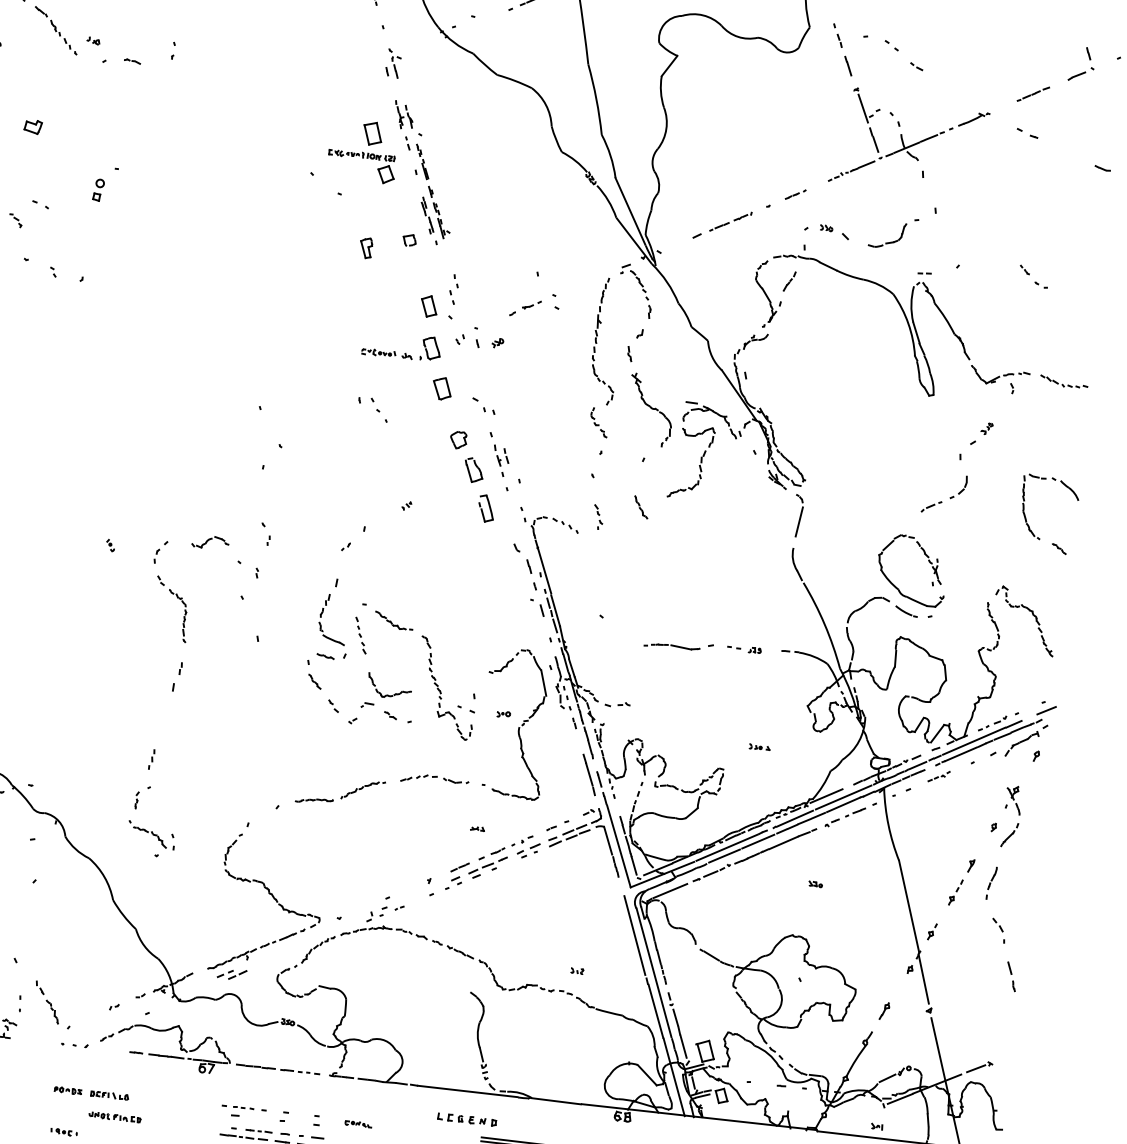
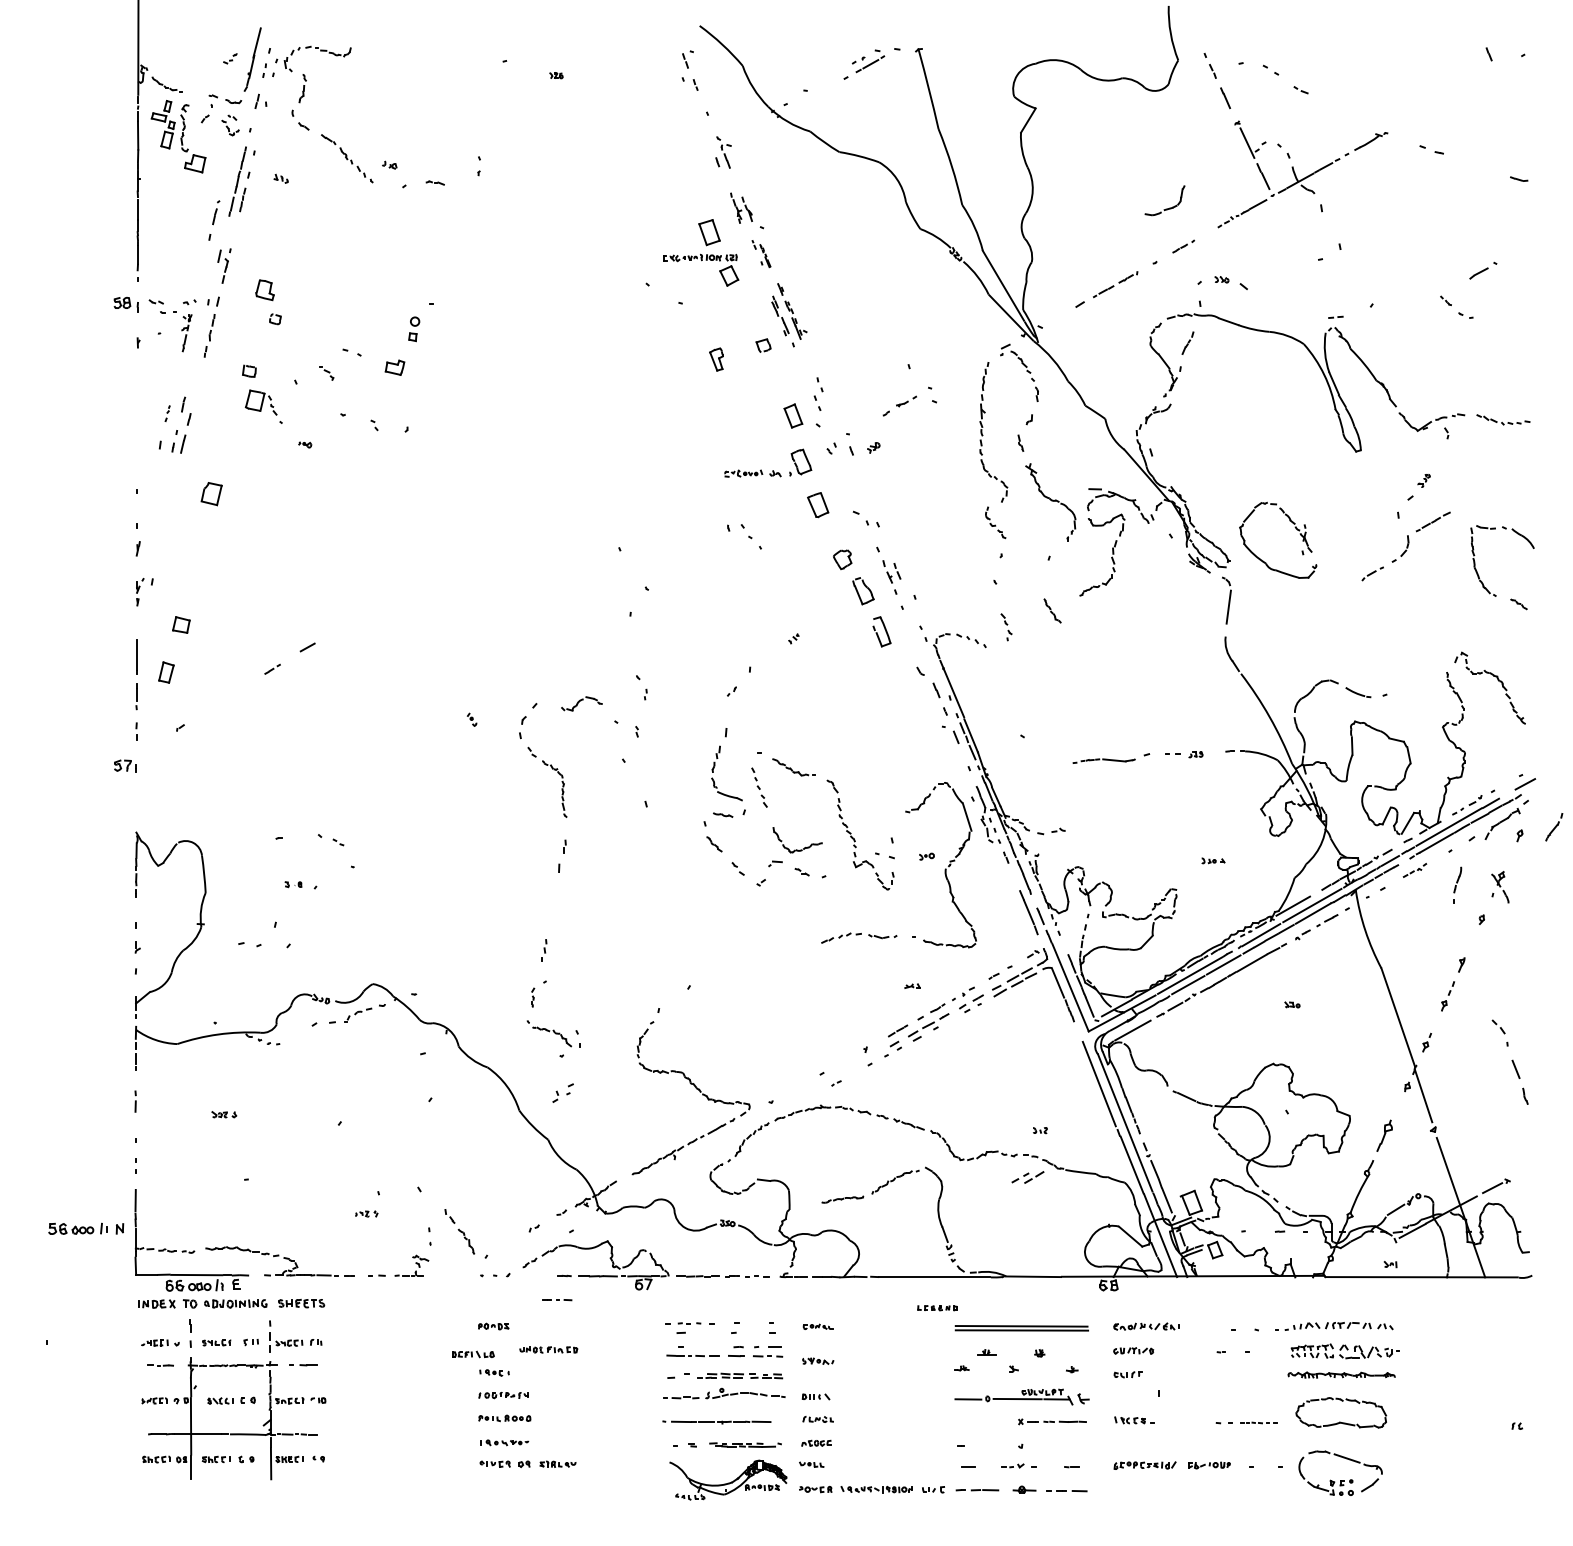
part: (1081, 73) -> (1483, 270), moved
line: (1032, 93) -> (1432, 521), moved
part: (32, 126) -> (394, 367), moved
part: (417, 157) -> (761, 253), size x0.6
part: (887, 242) -> (1165, 208), moved
part: (161, 551) -> (528, 720), size x1.4
part: (927, 560) -> (1294, 527), moved
part: (340, 791) -> (870, 1186), moved
part: (1009, 835) -> (1554, 827), moved
part: (991, 882) -> (1457, 884), moved
part: (376, 913) -> (562, 1092), moved
part: (231, 974) -> (1027, 1177), moved
part: (1011, 976) -> (1519, 1081), size x1.4
part: (883, 1010) -> (1383, 1135), size x1.6
part: (110, 1095) -> (473, 1354), moved
part: (467, 1118) -> (937, 1307), size x0.6
part: (259, 1131) -> (557, 1300), moved

